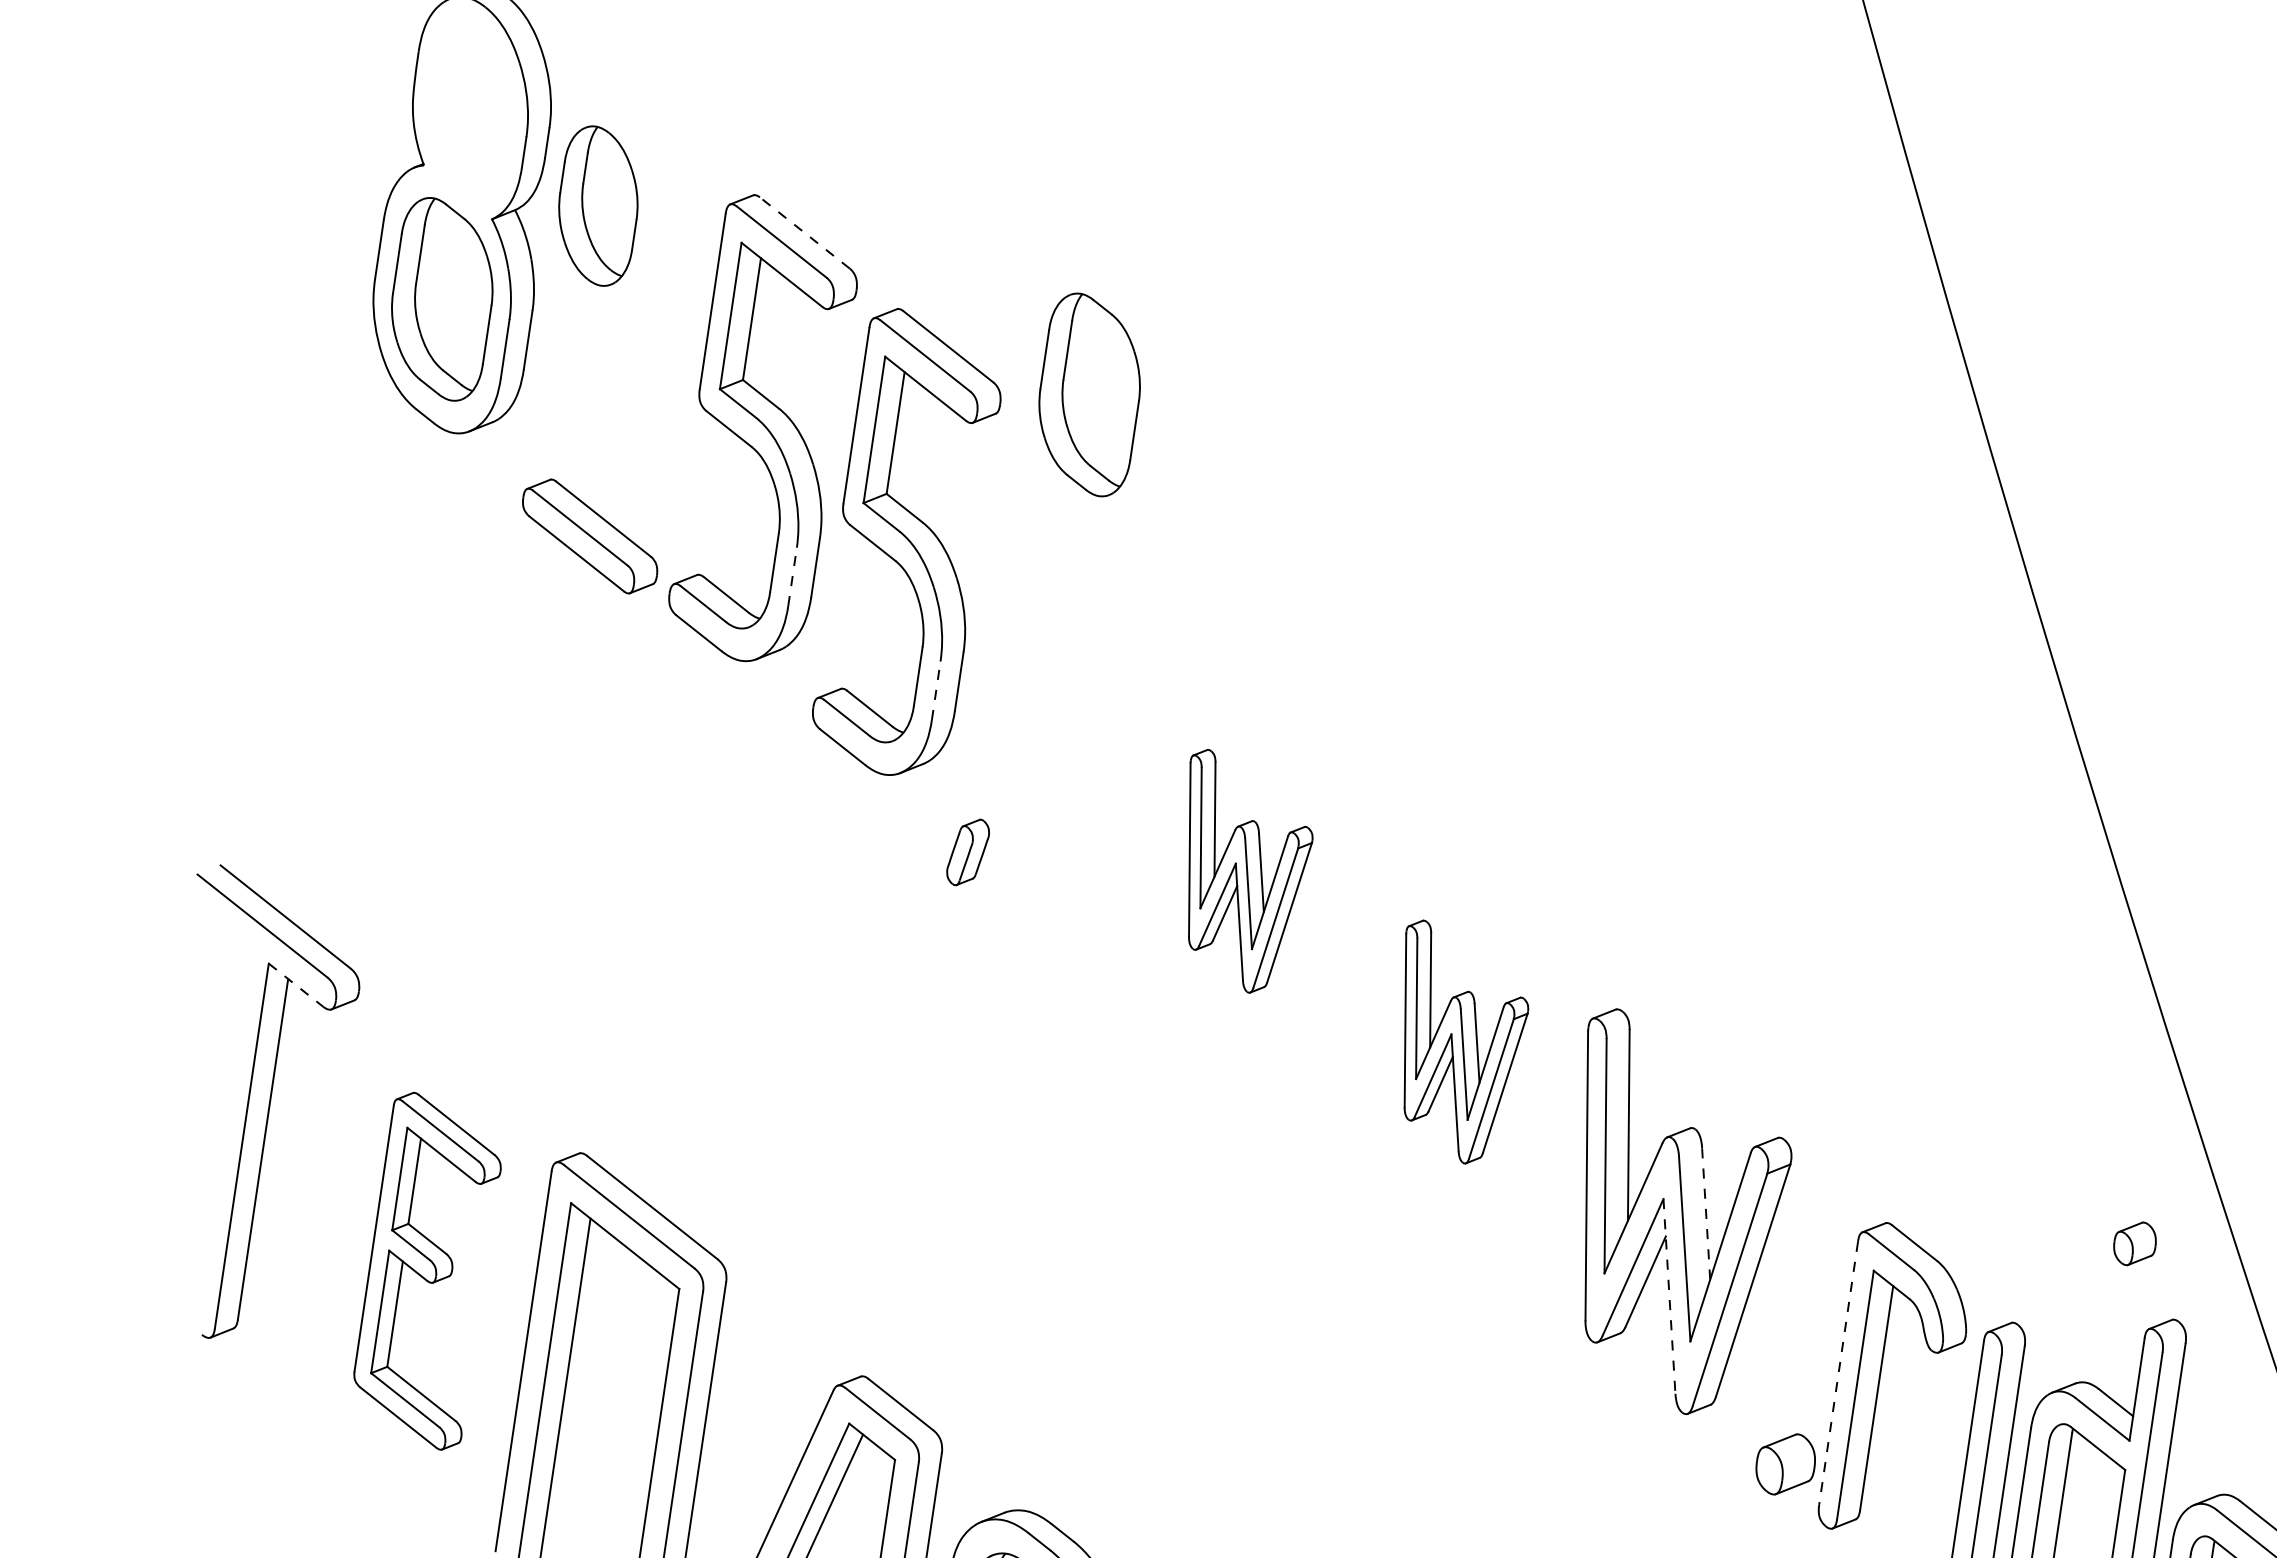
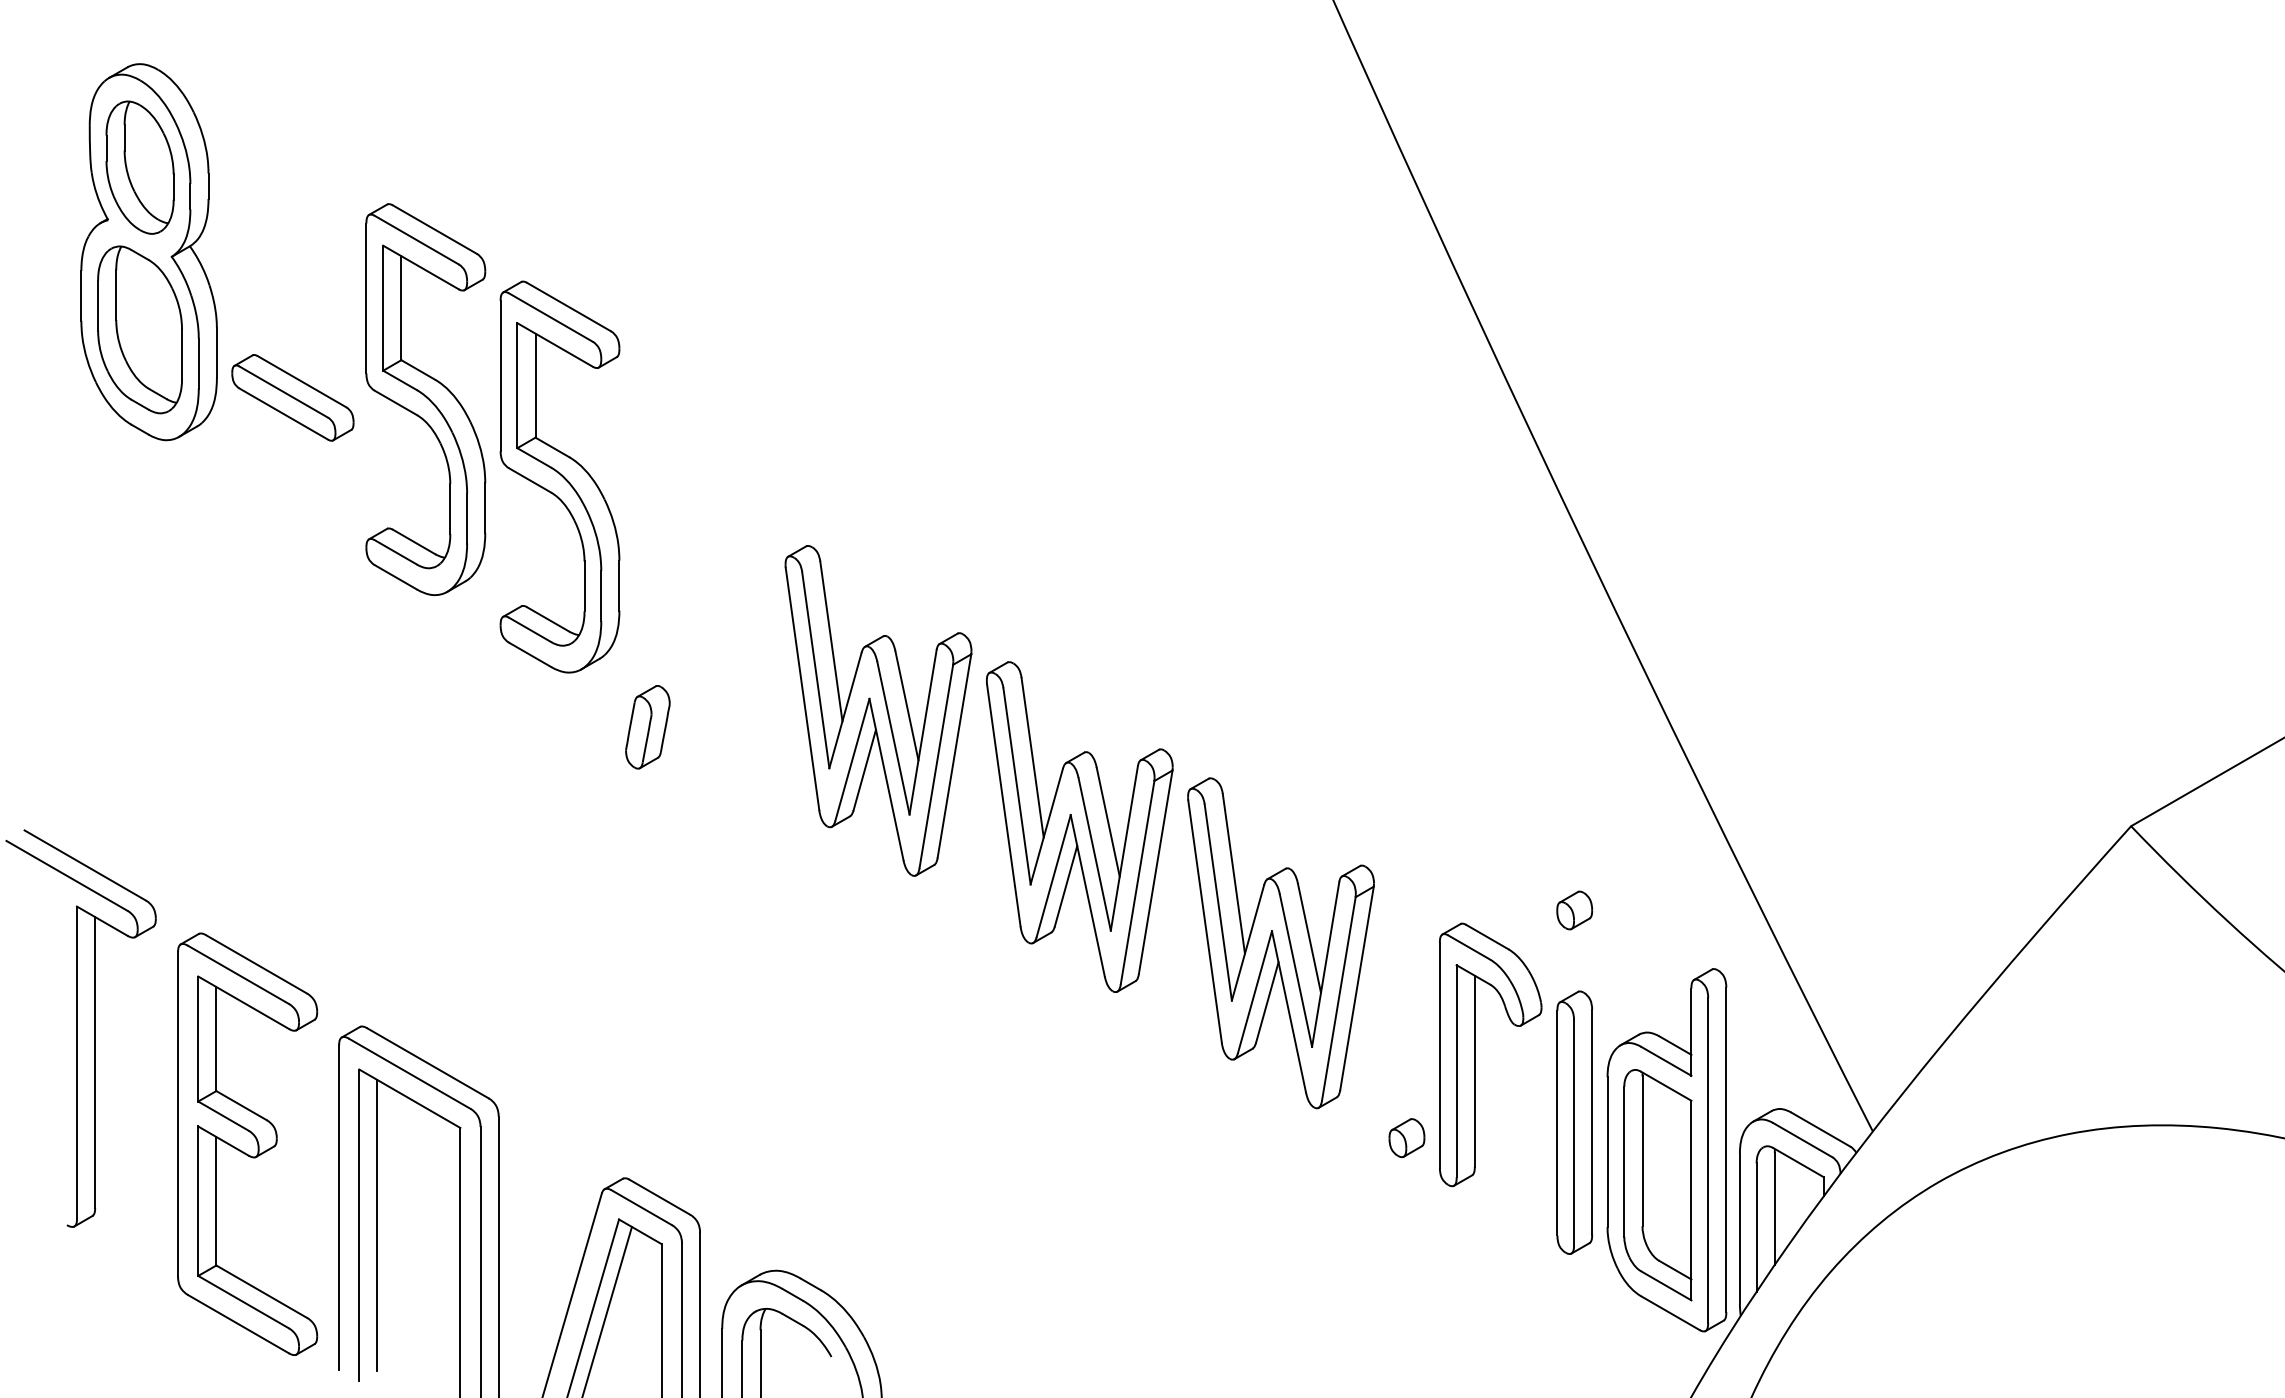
part: (597, 205) -> (139, 167), moved
line: (804, 232) -> (434, 229), dashed -> solid
part: (1089, 394) -> (692, 329), removed
part: (589, 535) -> (292, 397), moved
line: (793, 576) -> (467, 518), dashed -> solid
line: (936, 691) -> (601, 596), dashed -> solid
part: (967, 852) -> (647, 727), size x1.43
part: (1240, 872) -> (878, 710), size x1.67
line: (296, 985) -> (102, 921), dashed -> solid
part: (1456, 1043) -> (1079, 826), size x1.67
line: (1706, 1214) -> (1309, 938), dashed -> solid
part: (2134, 1243) -> (1574, 910), moved
part: (427, 1270) -> (247, 1143), size x1.43
line: (1669, 1297) -> (1289, 1012), dashed -> solid
line: (1838, 1373) -> (1439, 1055), dashed -> solid
part: (1785, 1464) -> (1406, 1138), size x0.71

